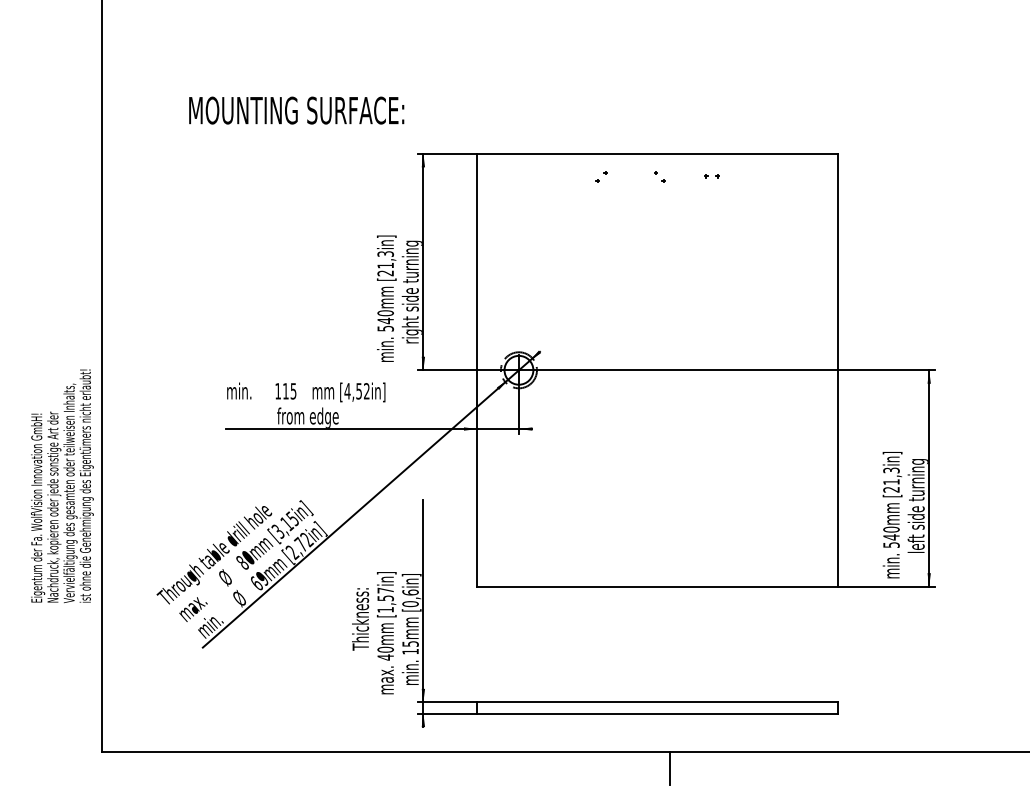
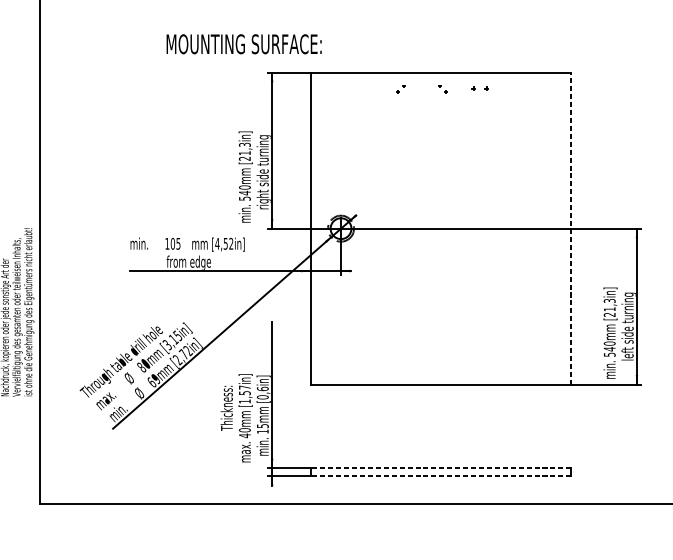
text: (296, 110) -> (244, 44), moved
part: (711, 176) -> (479, 88), size x1.6
line: (838, 369) -> (571, 228), solid -> dashed
text: (285, 391) -> (172, 243), 115 -> 105
line: (657, 702) -> (440, 468), solid -> dashed
line: (657, 713) -> (440, 476), solid -> dashed
line: (669, 768) -> (449, 515), removed

